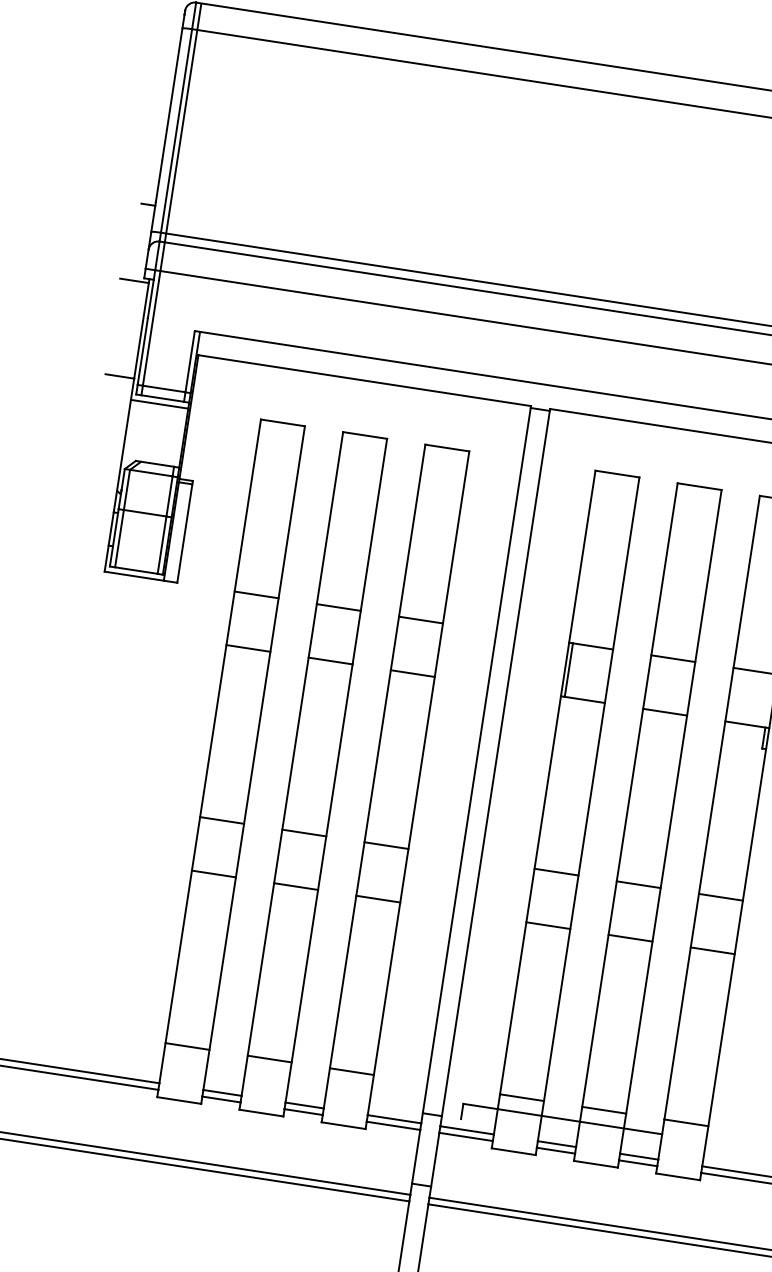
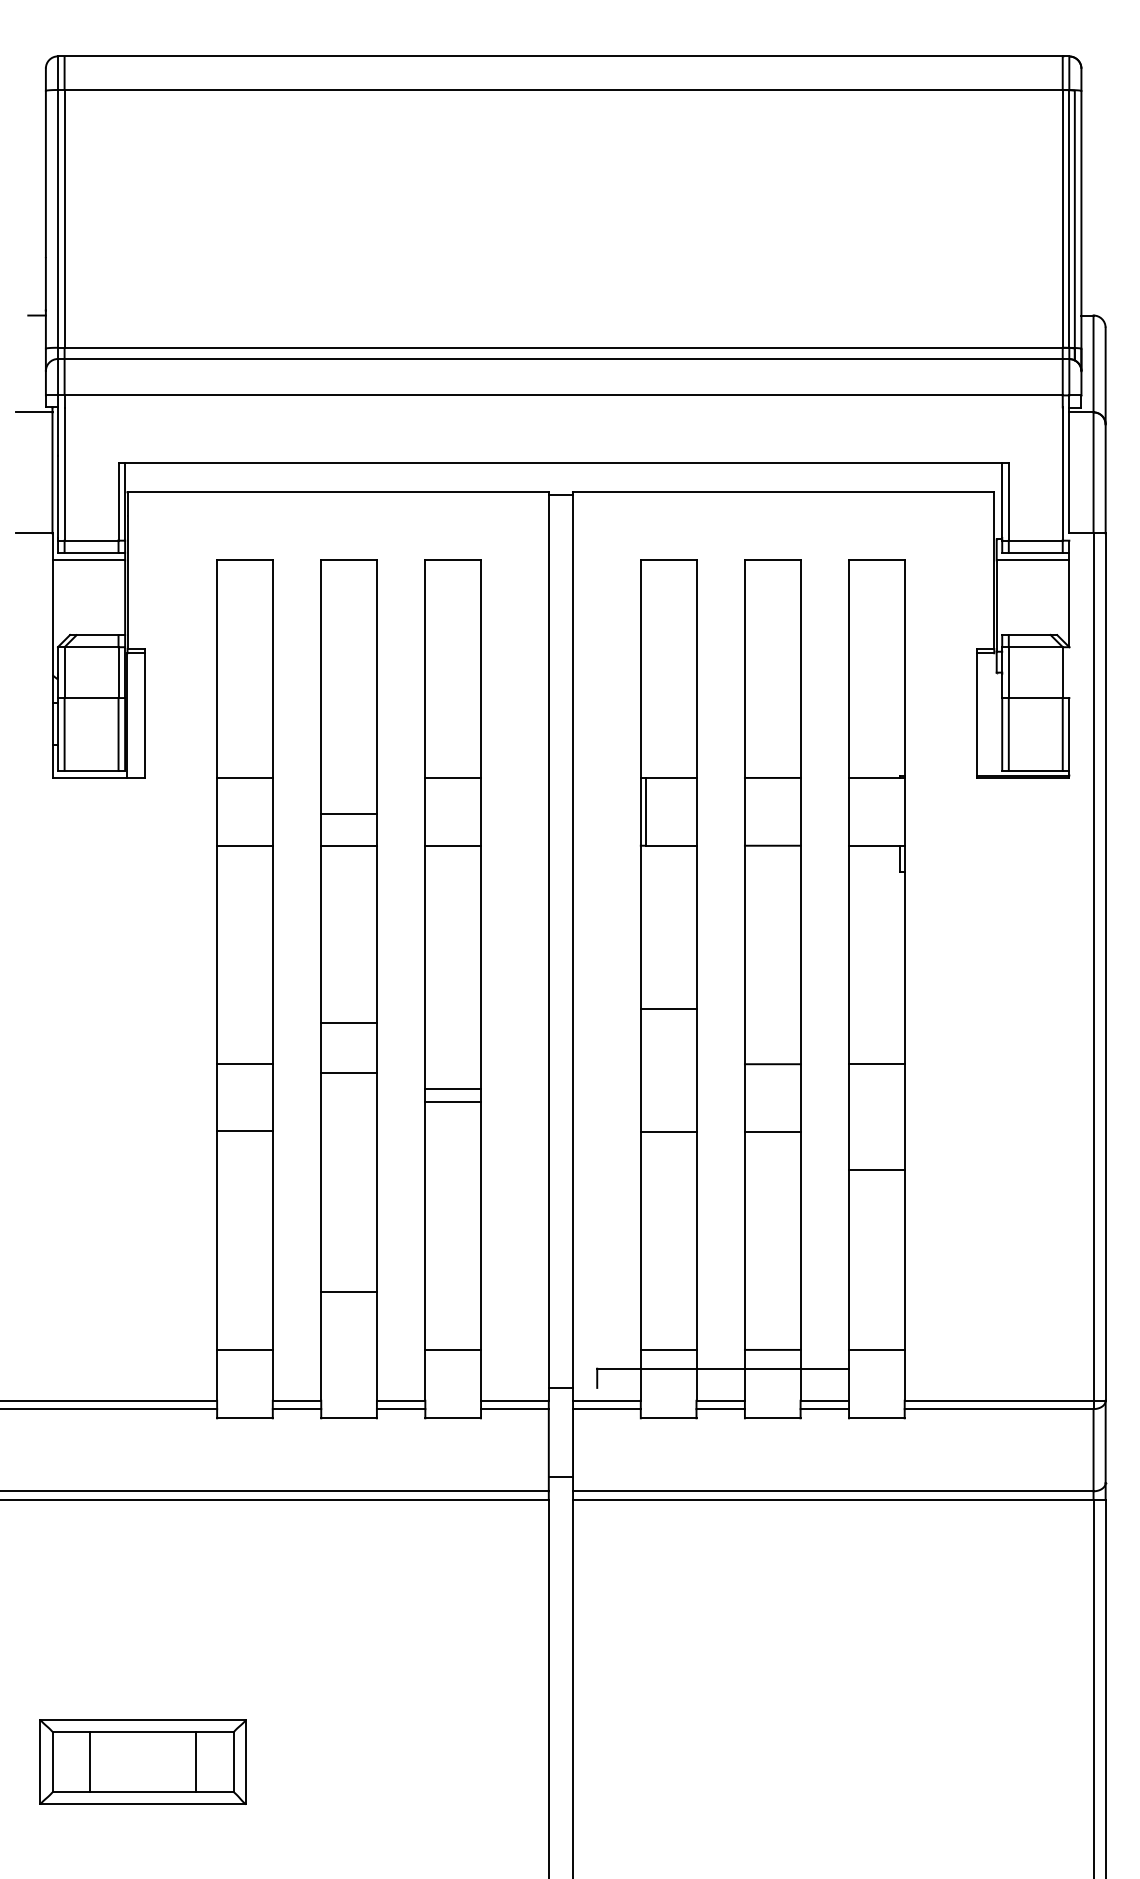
line: (338, 607) -> (348, 813), moved
line: (303, 832) -> (348, 1022), moved
line: (386, 845) -> (453, 1101), moved
line: (556, 872) -> (668, 1009), moved
line: (295, 886) -> (348, 1073), moved
line: (378, 899) -> (453, 1089), moved
line: (712, 951) -> (876, 1170), moved
line: (269, 1058) -> (348, 1291), moved

